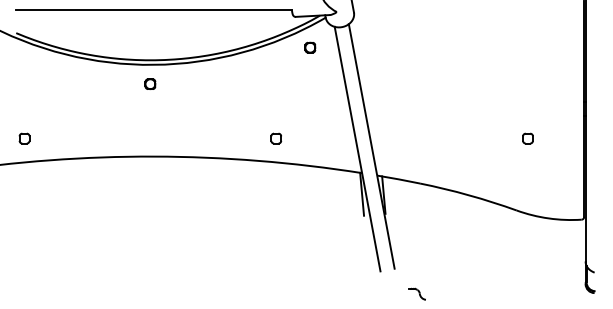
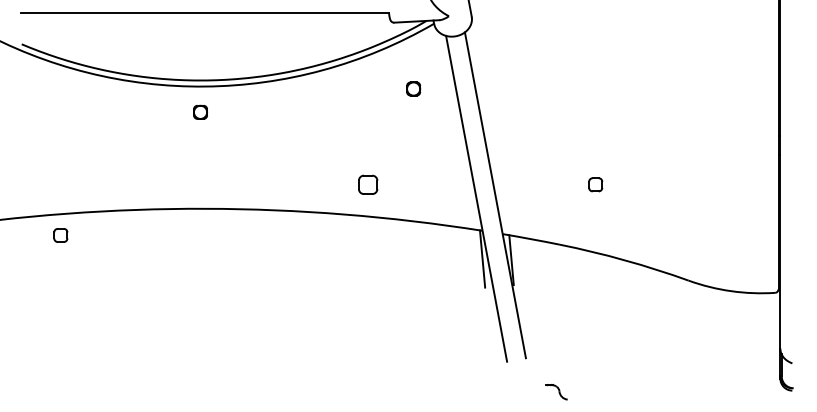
part: (310, 47) -> (413, 88), moved
part: (24, 138) -> (60, 235), moved
part: (276, 138) -> (368, 184), size x1.4
part: (527, 138) -> (595, 184), moved

